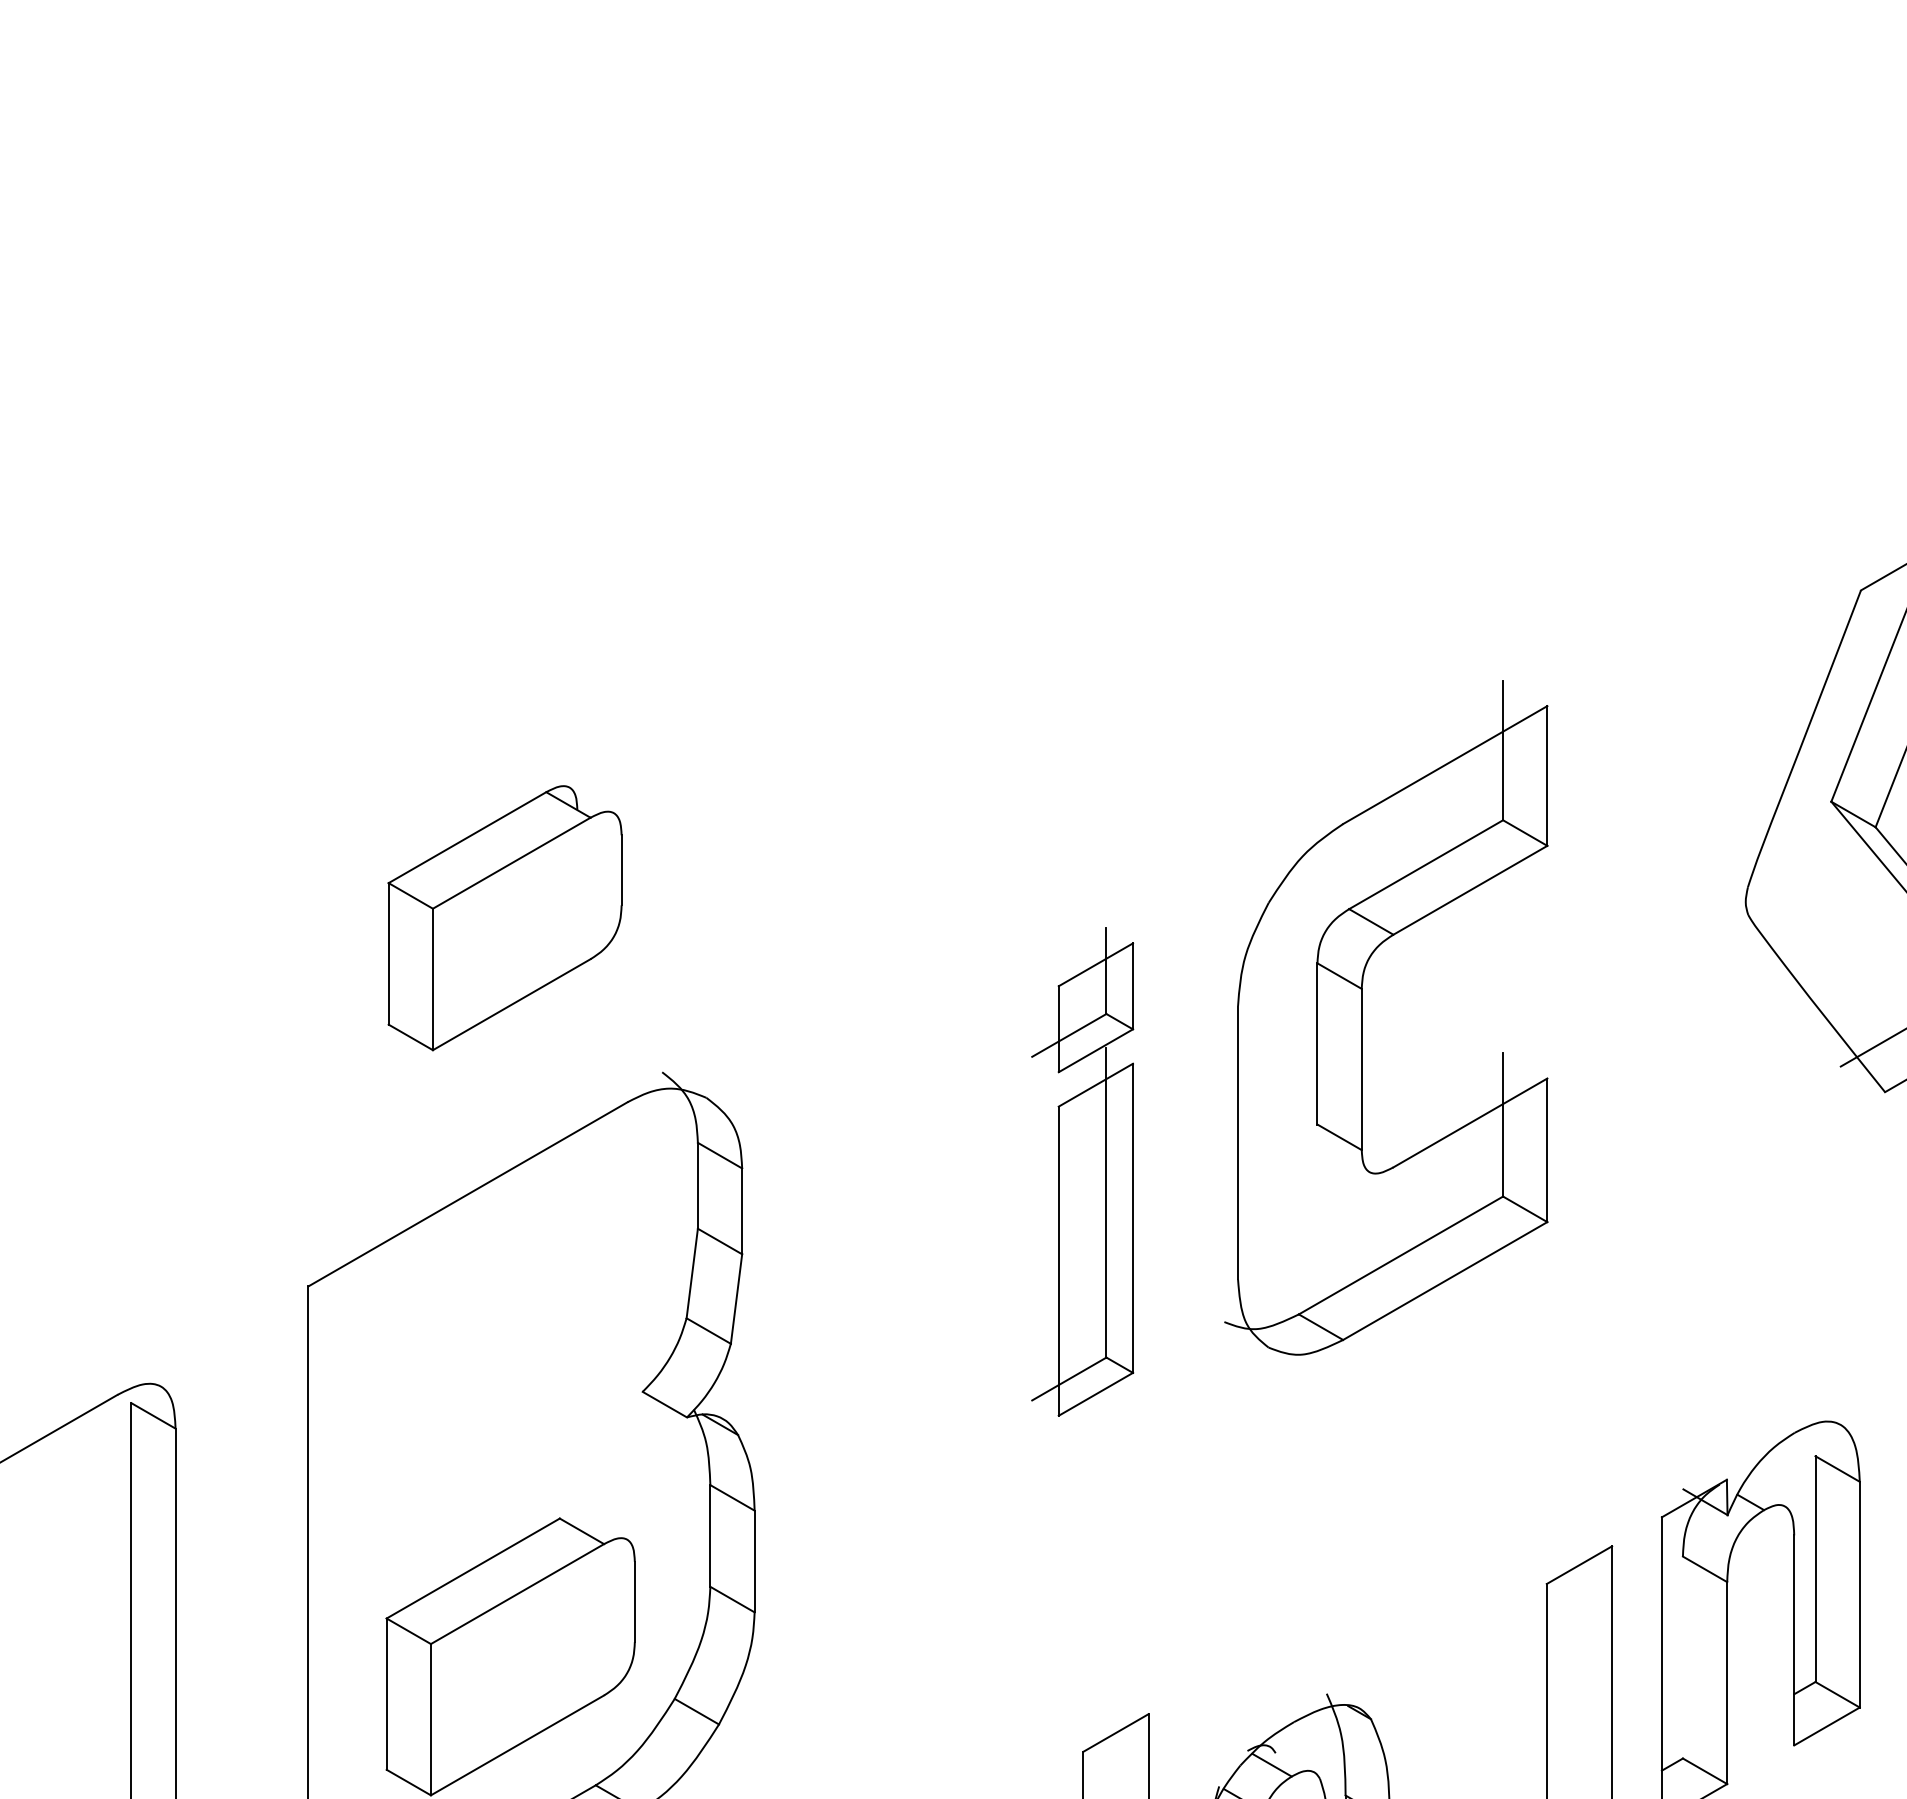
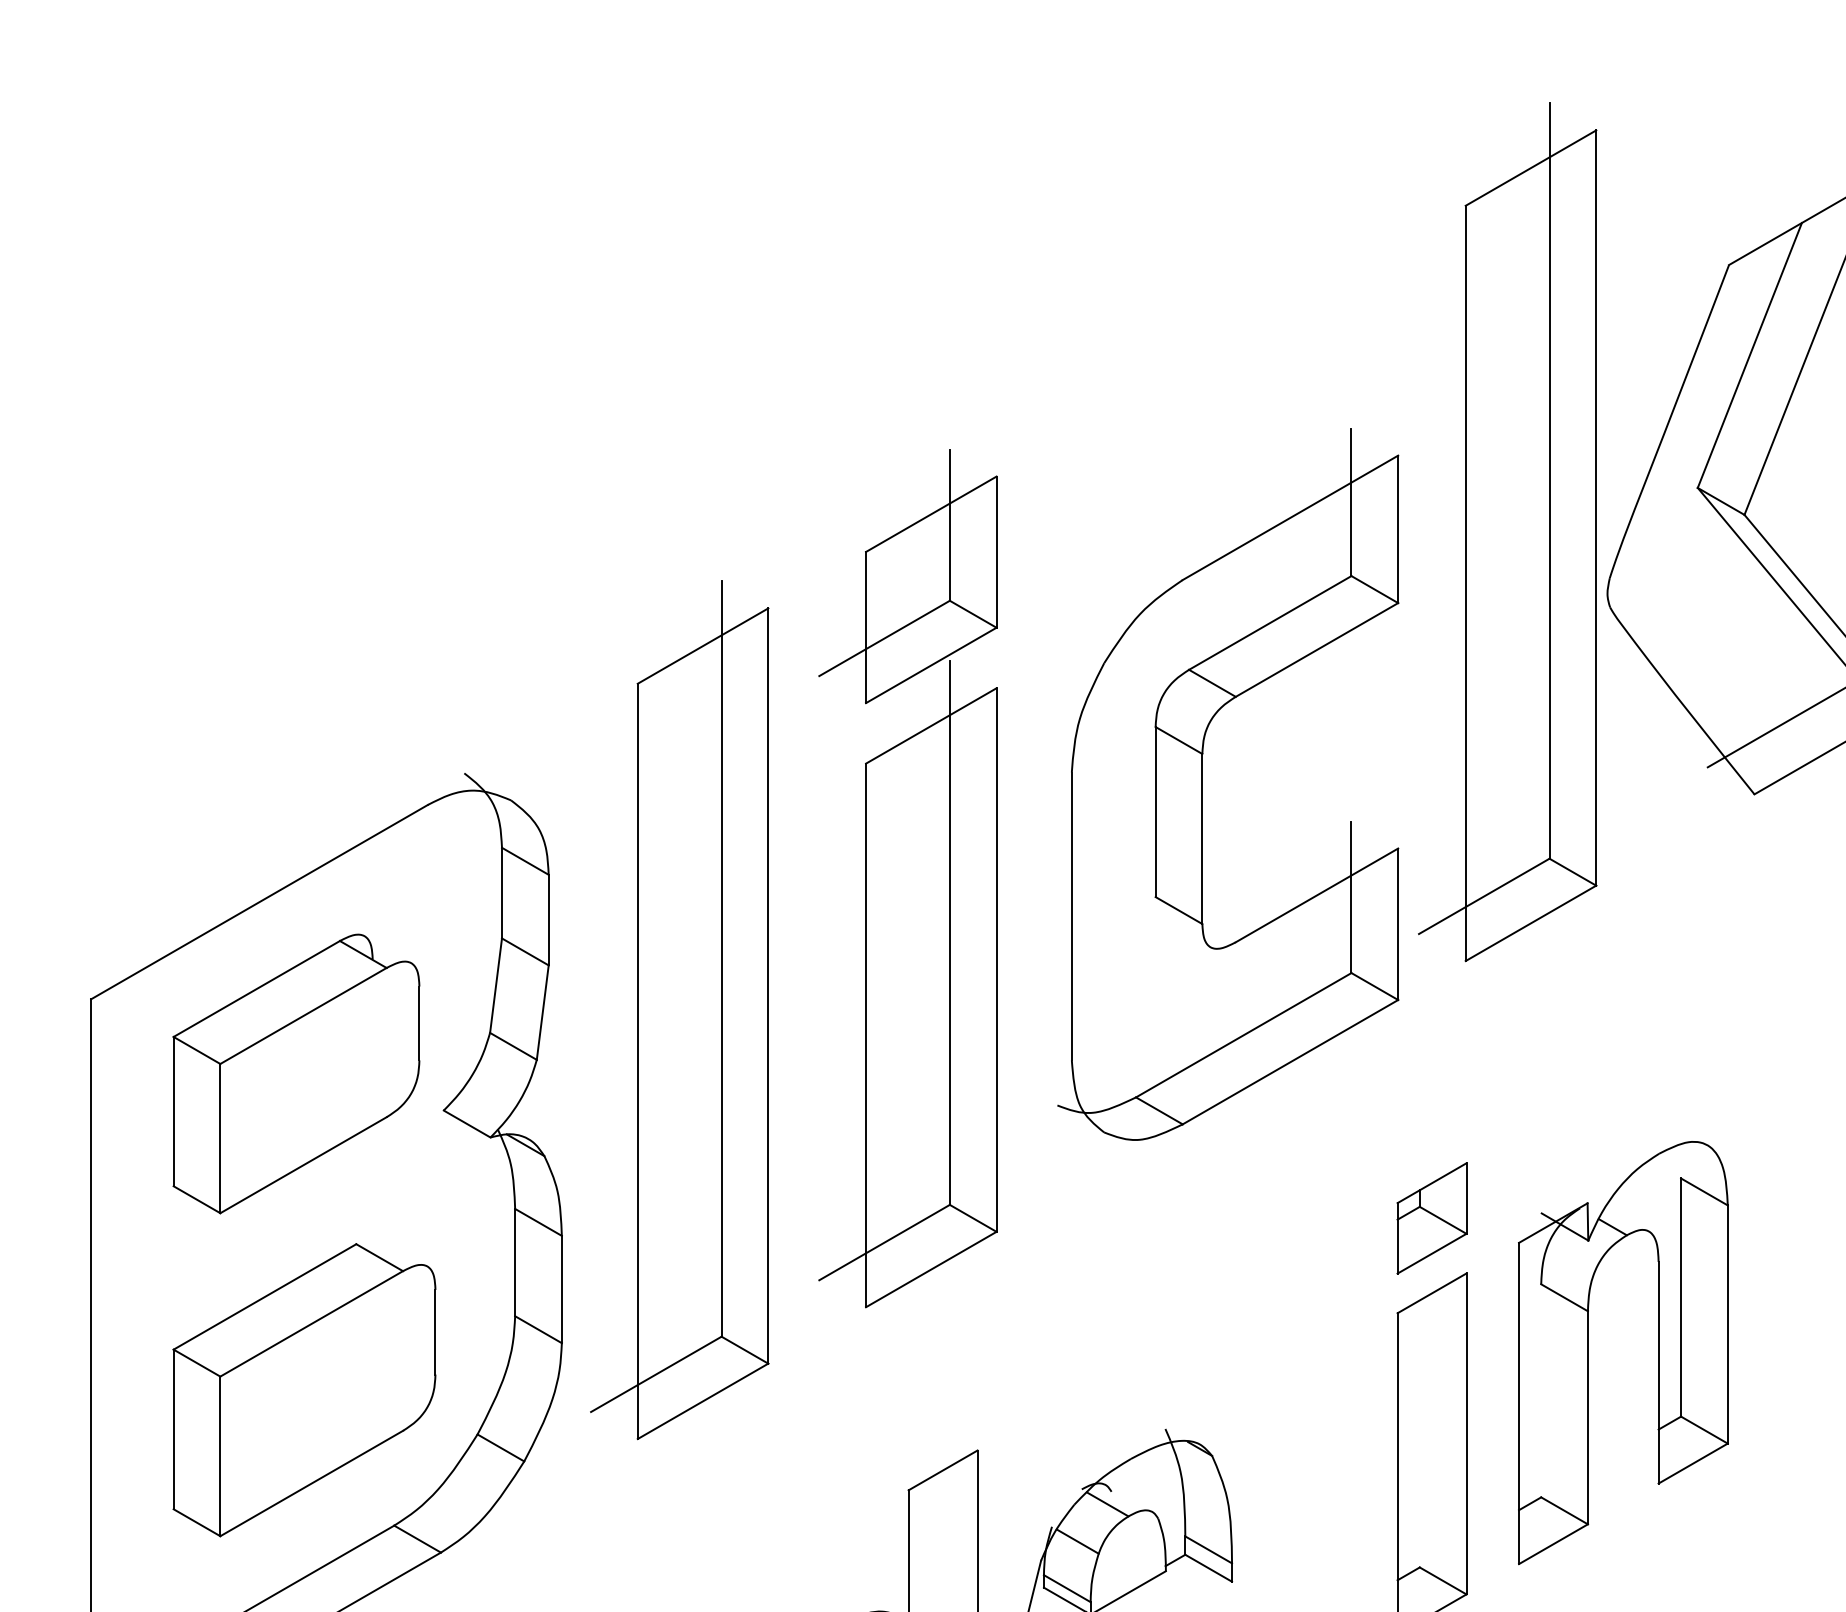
part: (1651, 843) -> (1508, 532), added
part: (504, 918) -> (295, 1074), moved
part: (1362, 1017) -> (1203, 784), moved
part: (1082, 1171) -> (907, 878), size x1.67
part: (866, 1296) -> (679, 1009), added
part: (1579, 1493) -> (1432, 1217), added

